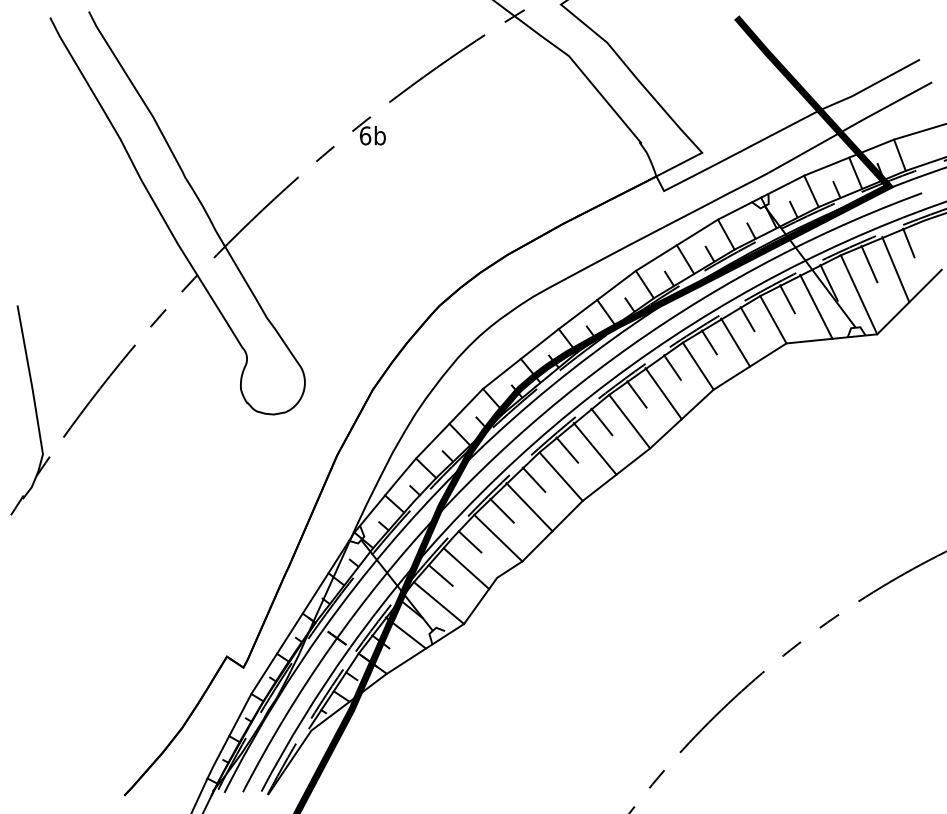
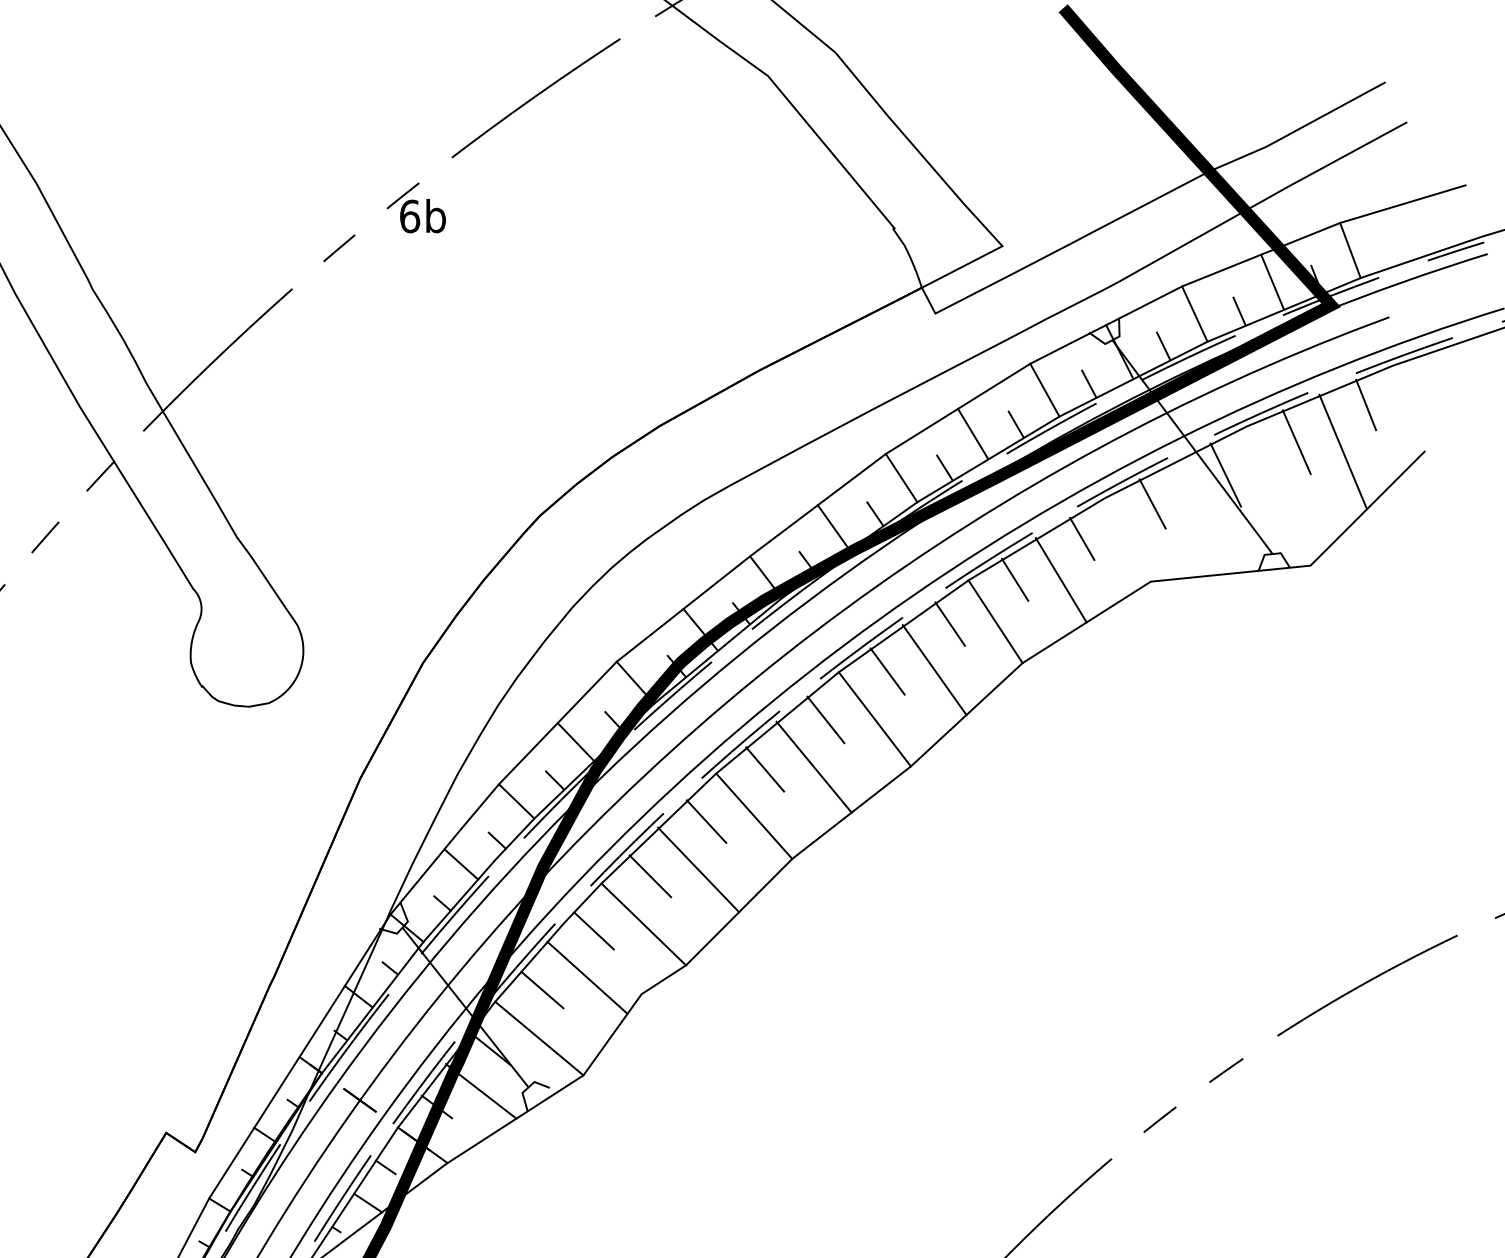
line: (858, 294) -> (1277, 495), removed
line: (816, 306) -> (1203, 516), removed
line: (773, 319) -> (1127, 539), removed

